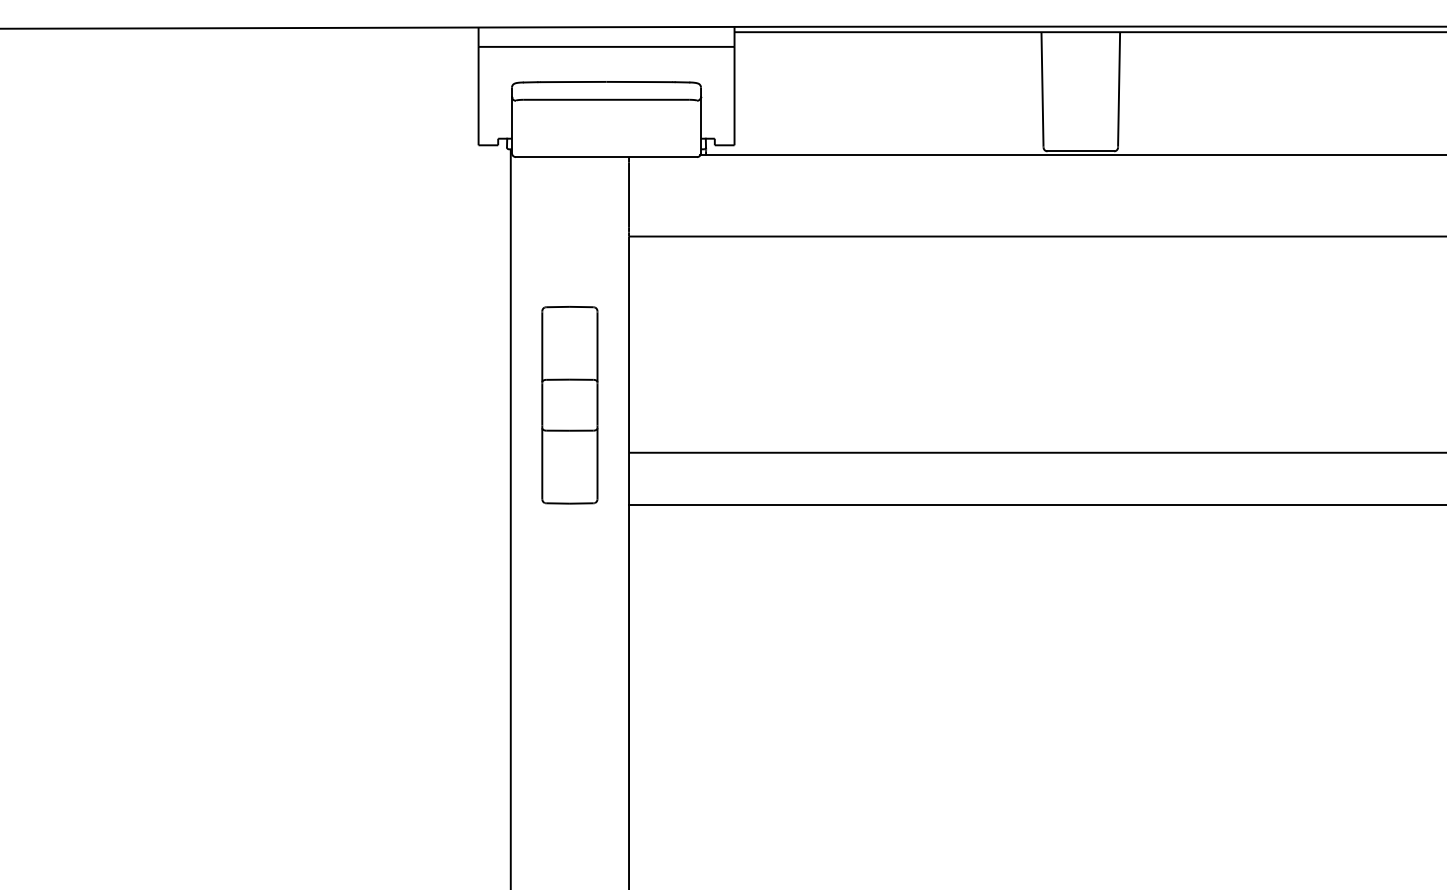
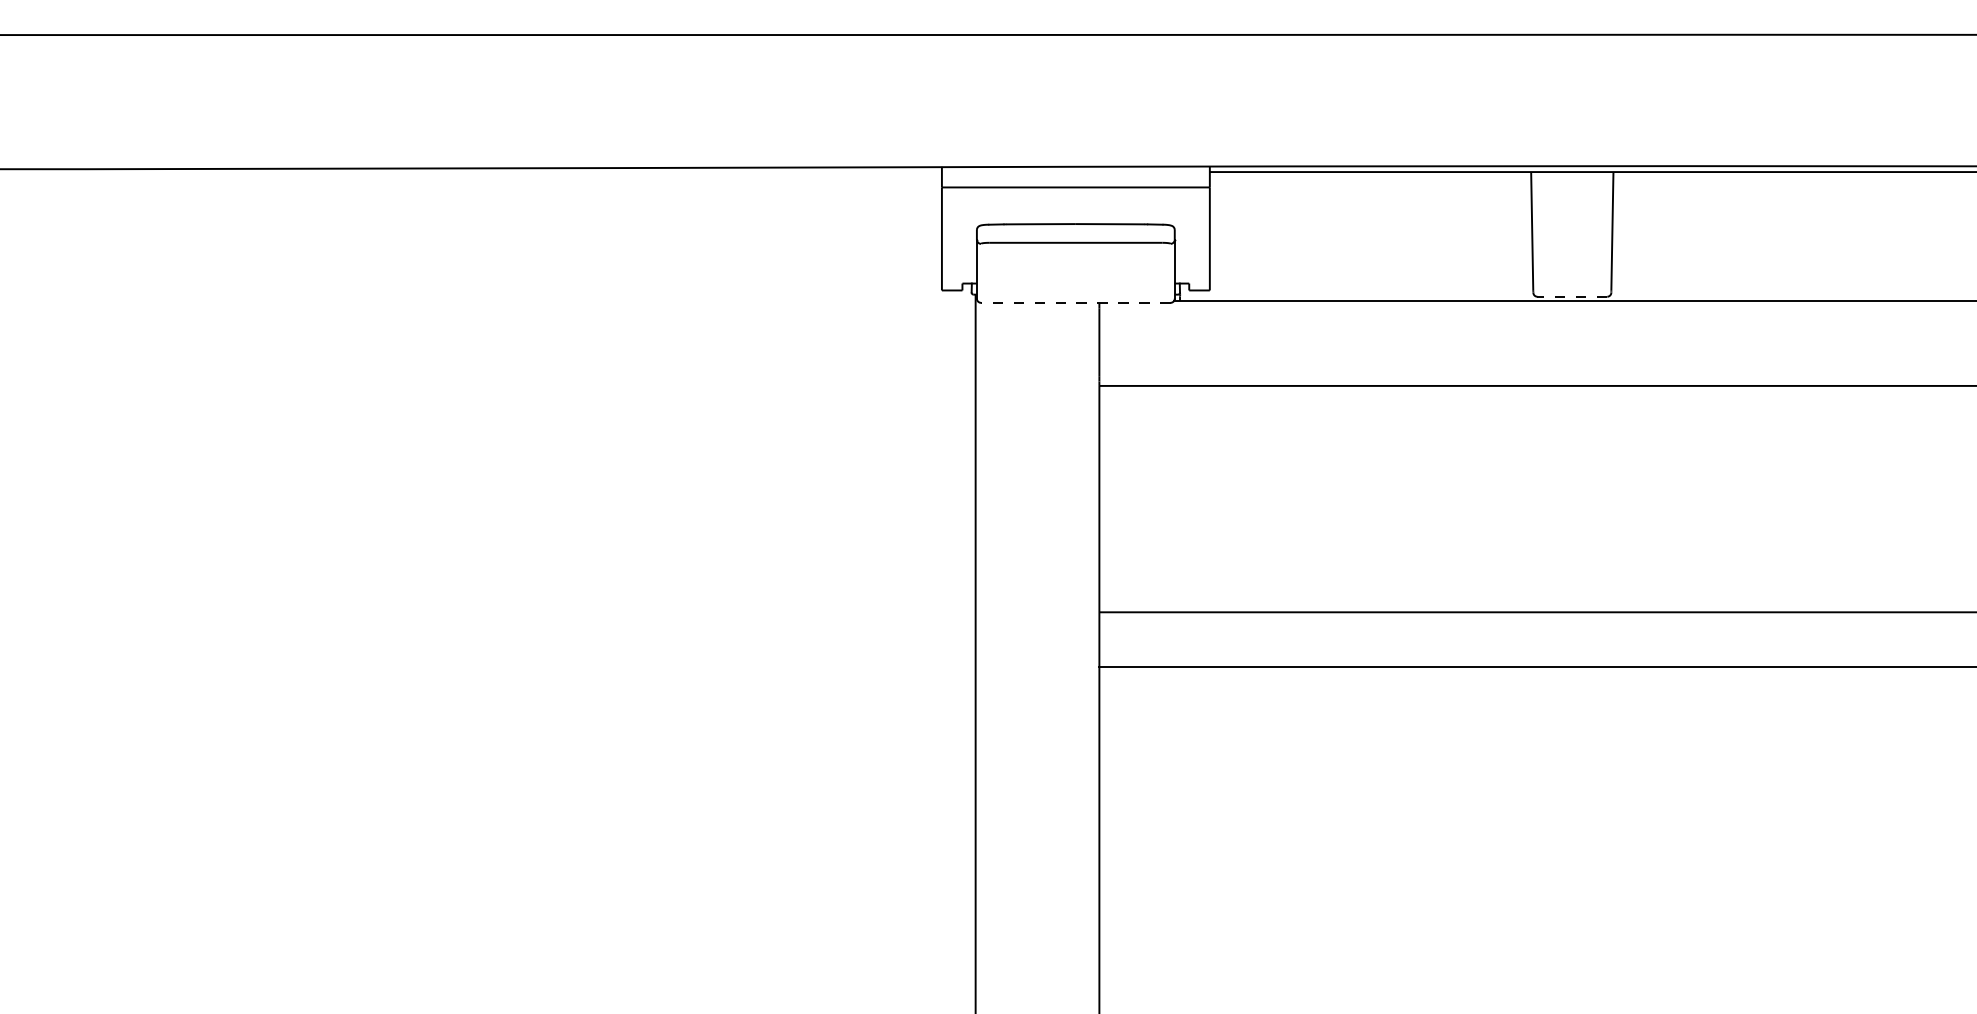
line: (1080, 151) -> (1572, 296), solid -> dashed
line: (606, 156) -> (1075, 302), solid -> dashed
part: (569, 405) -> (1037, 562), removed

